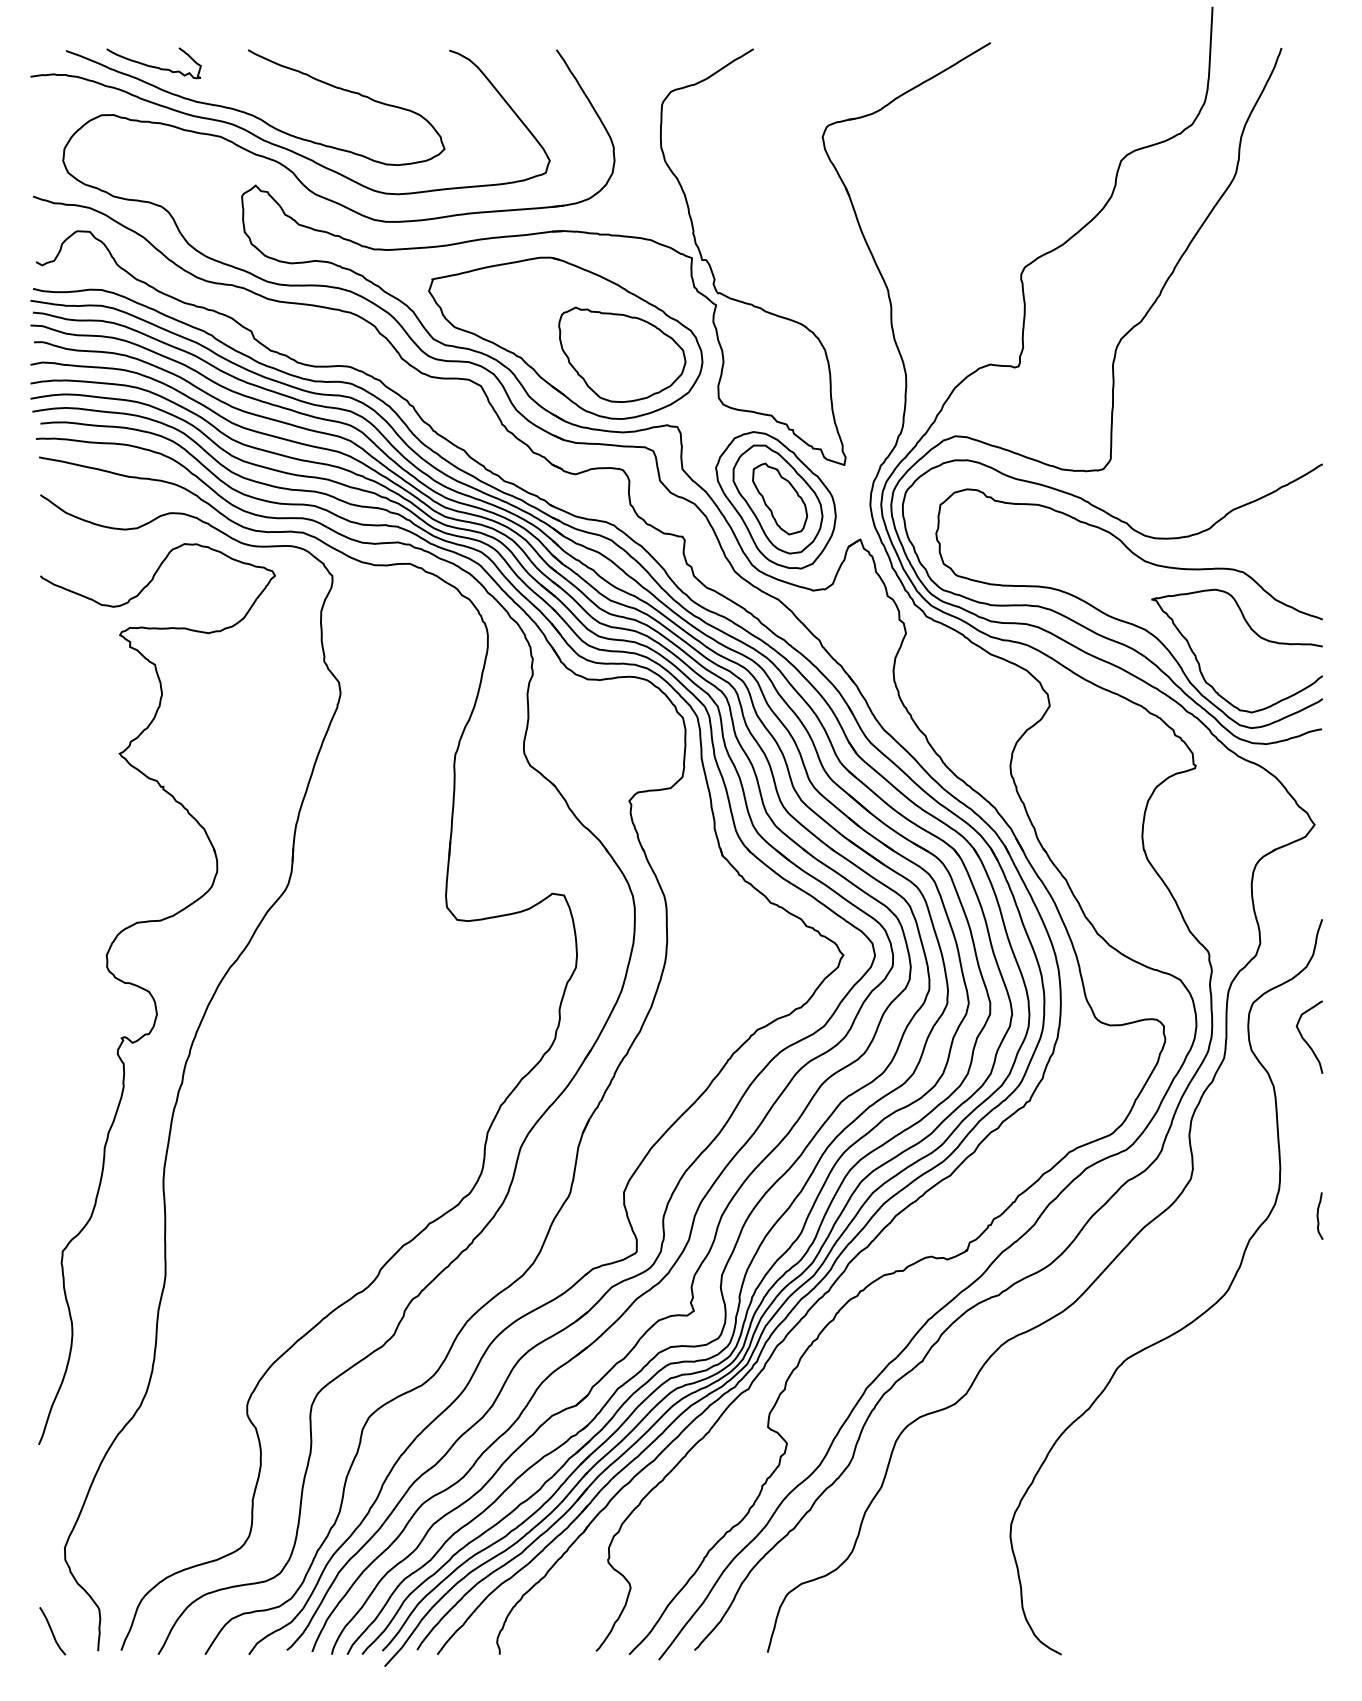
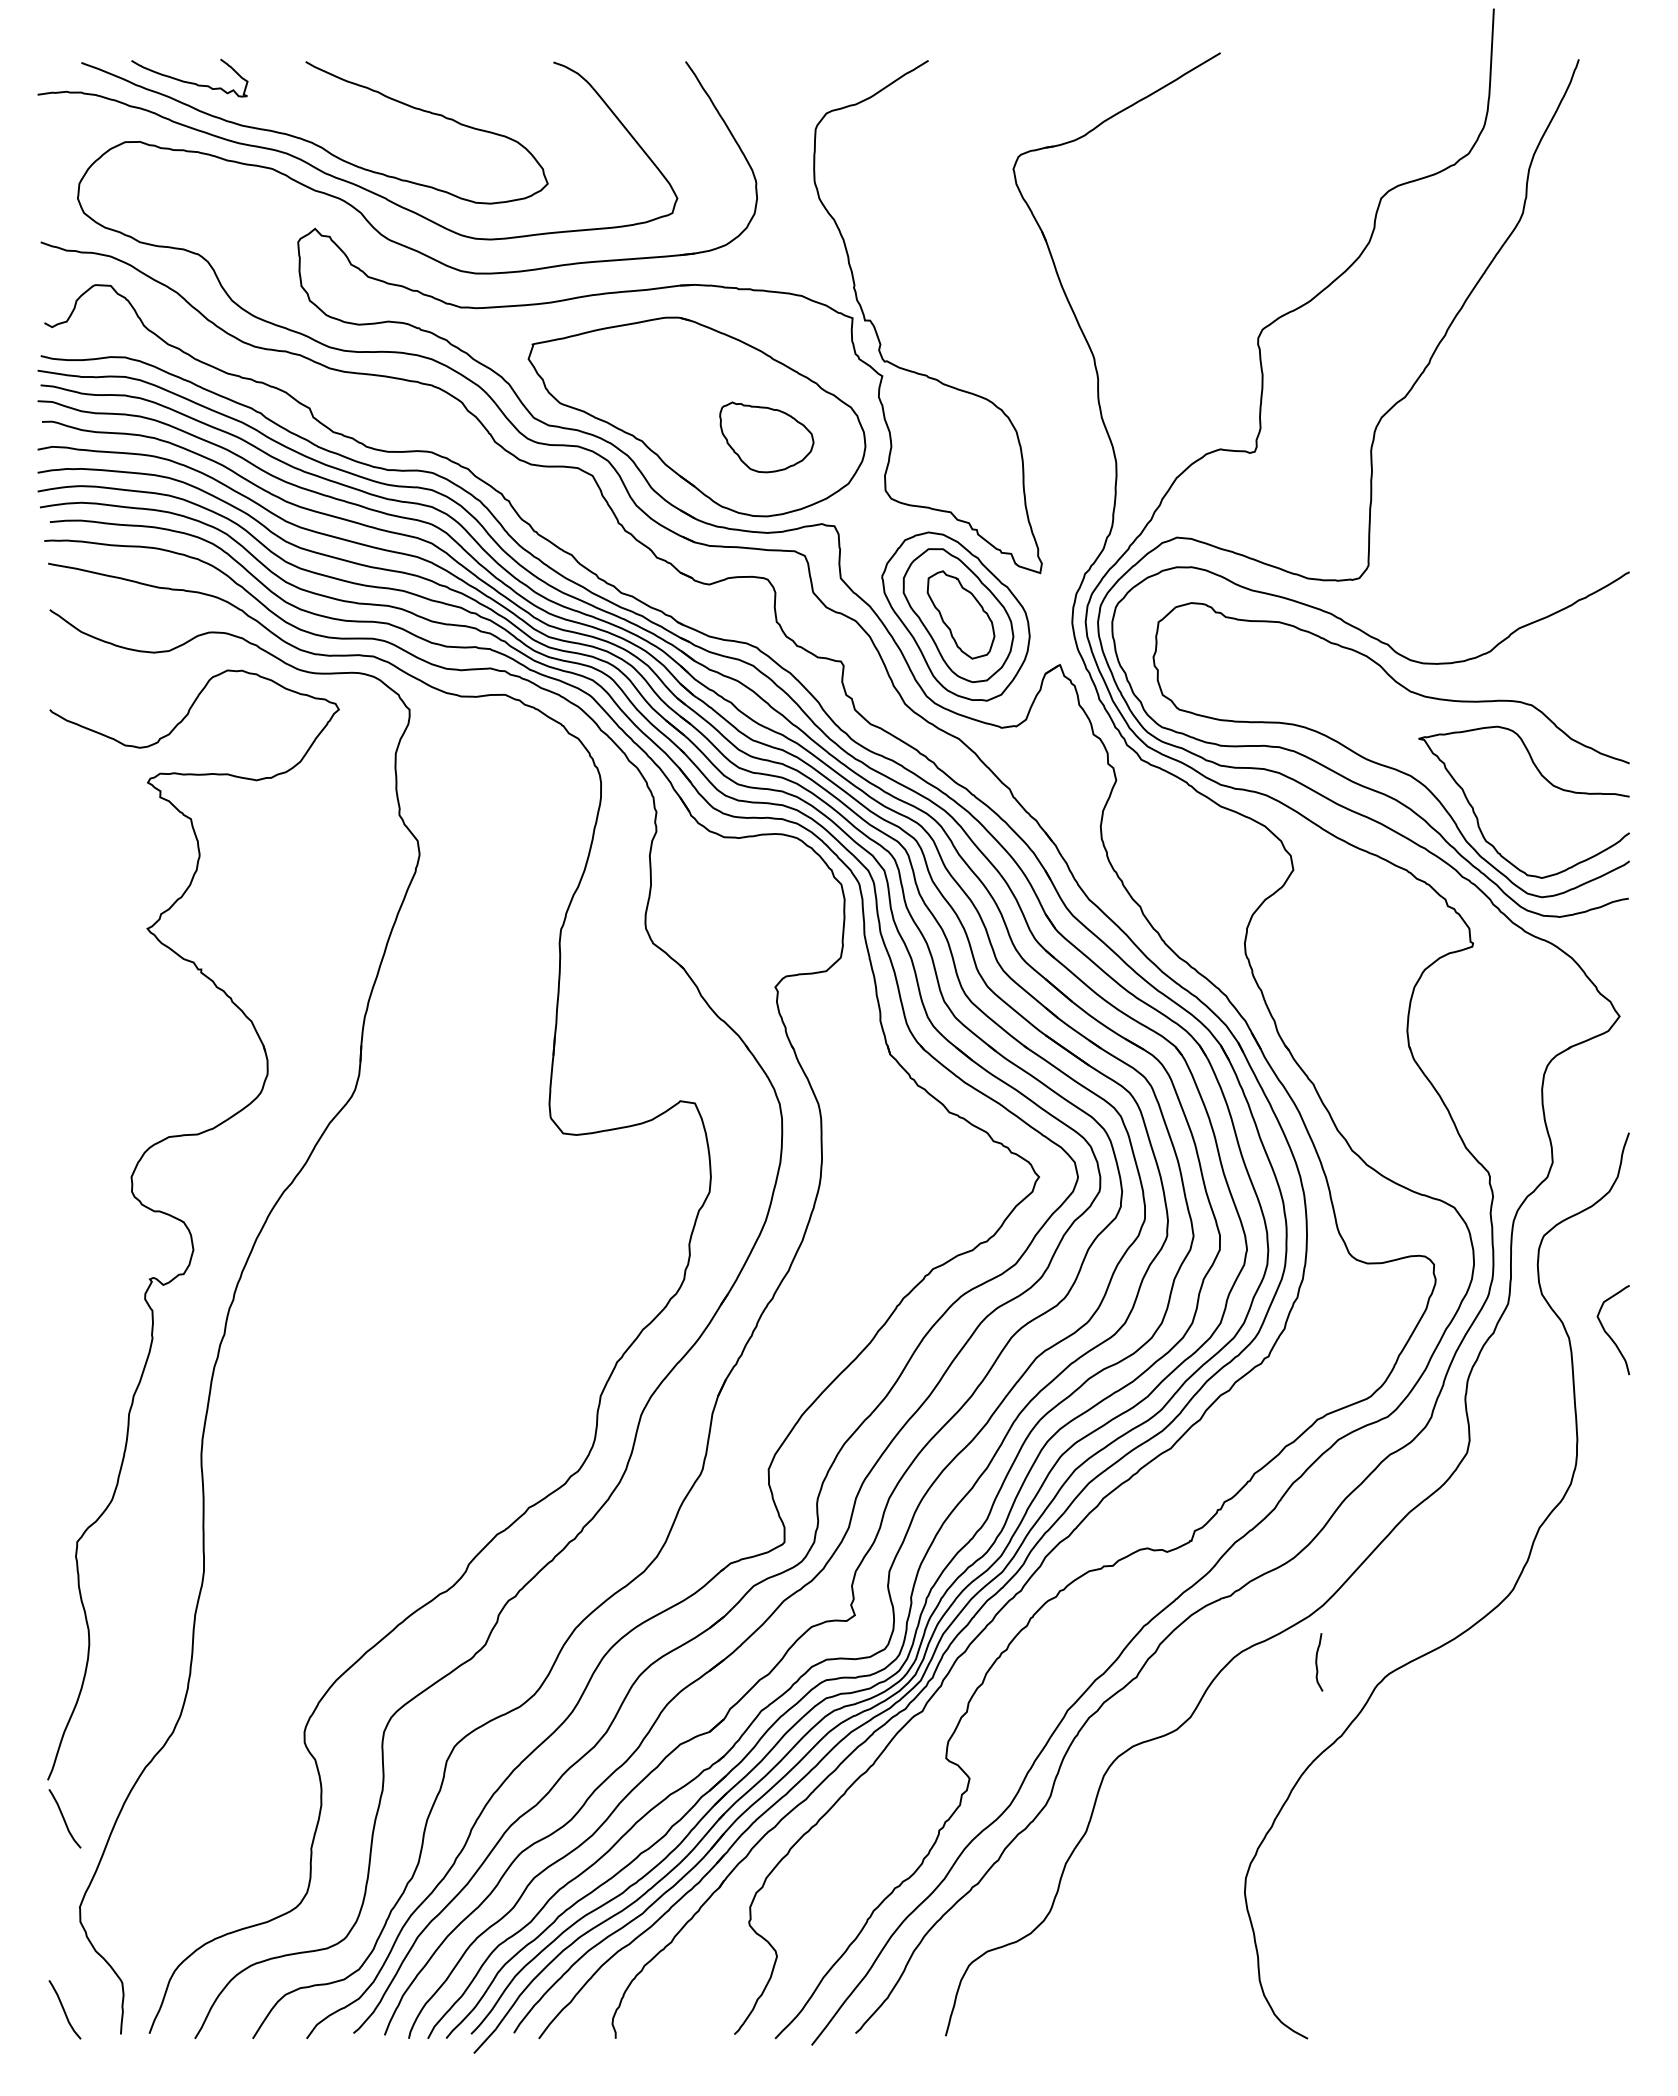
part: (622, 354) -> (766, 437), size x0.6
curve: (1305, 1040) -> (1608, 1333), moved
curve: (1318, 1216) -> (1317, 1662), moved
curve: (52, 1475) -> (64, 1818), added

